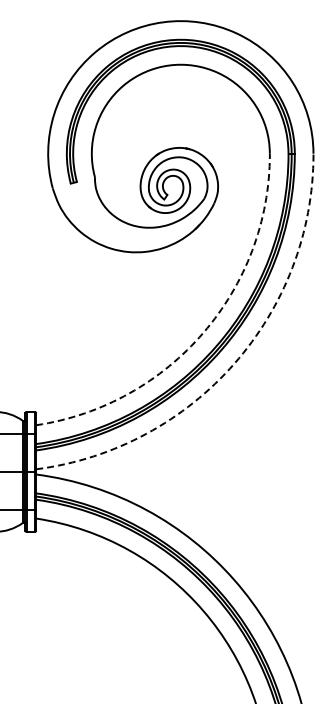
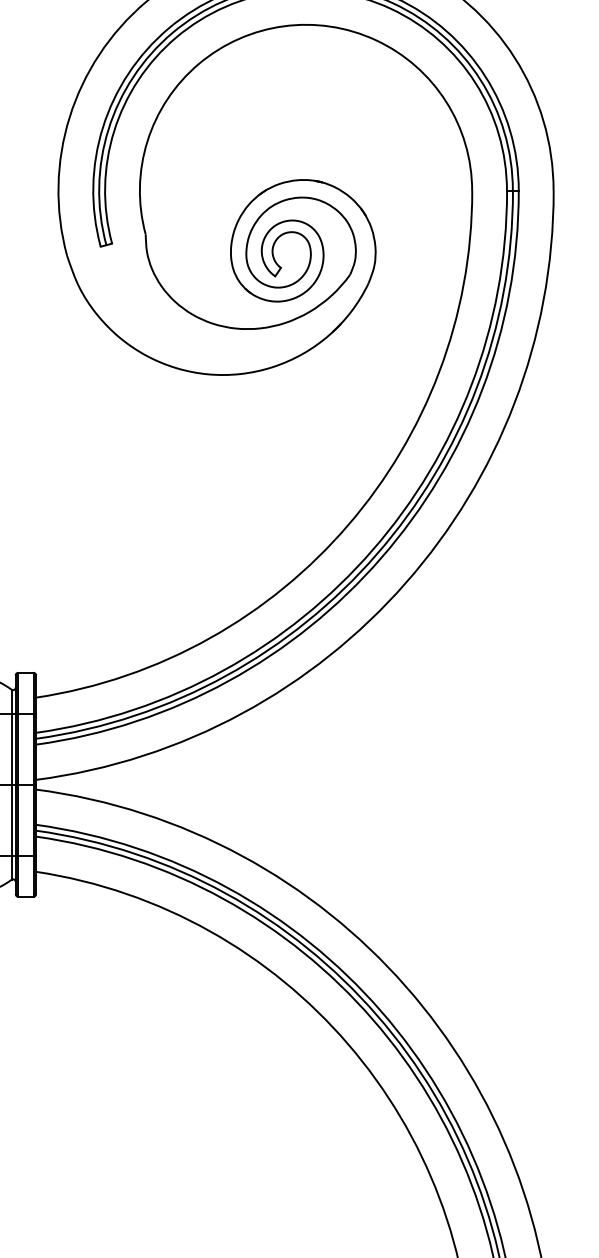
arc: (203, 332) -> (348, 524), dashed -> solid
arc: (234, 363) -> (406, 582), dashed -> solid

